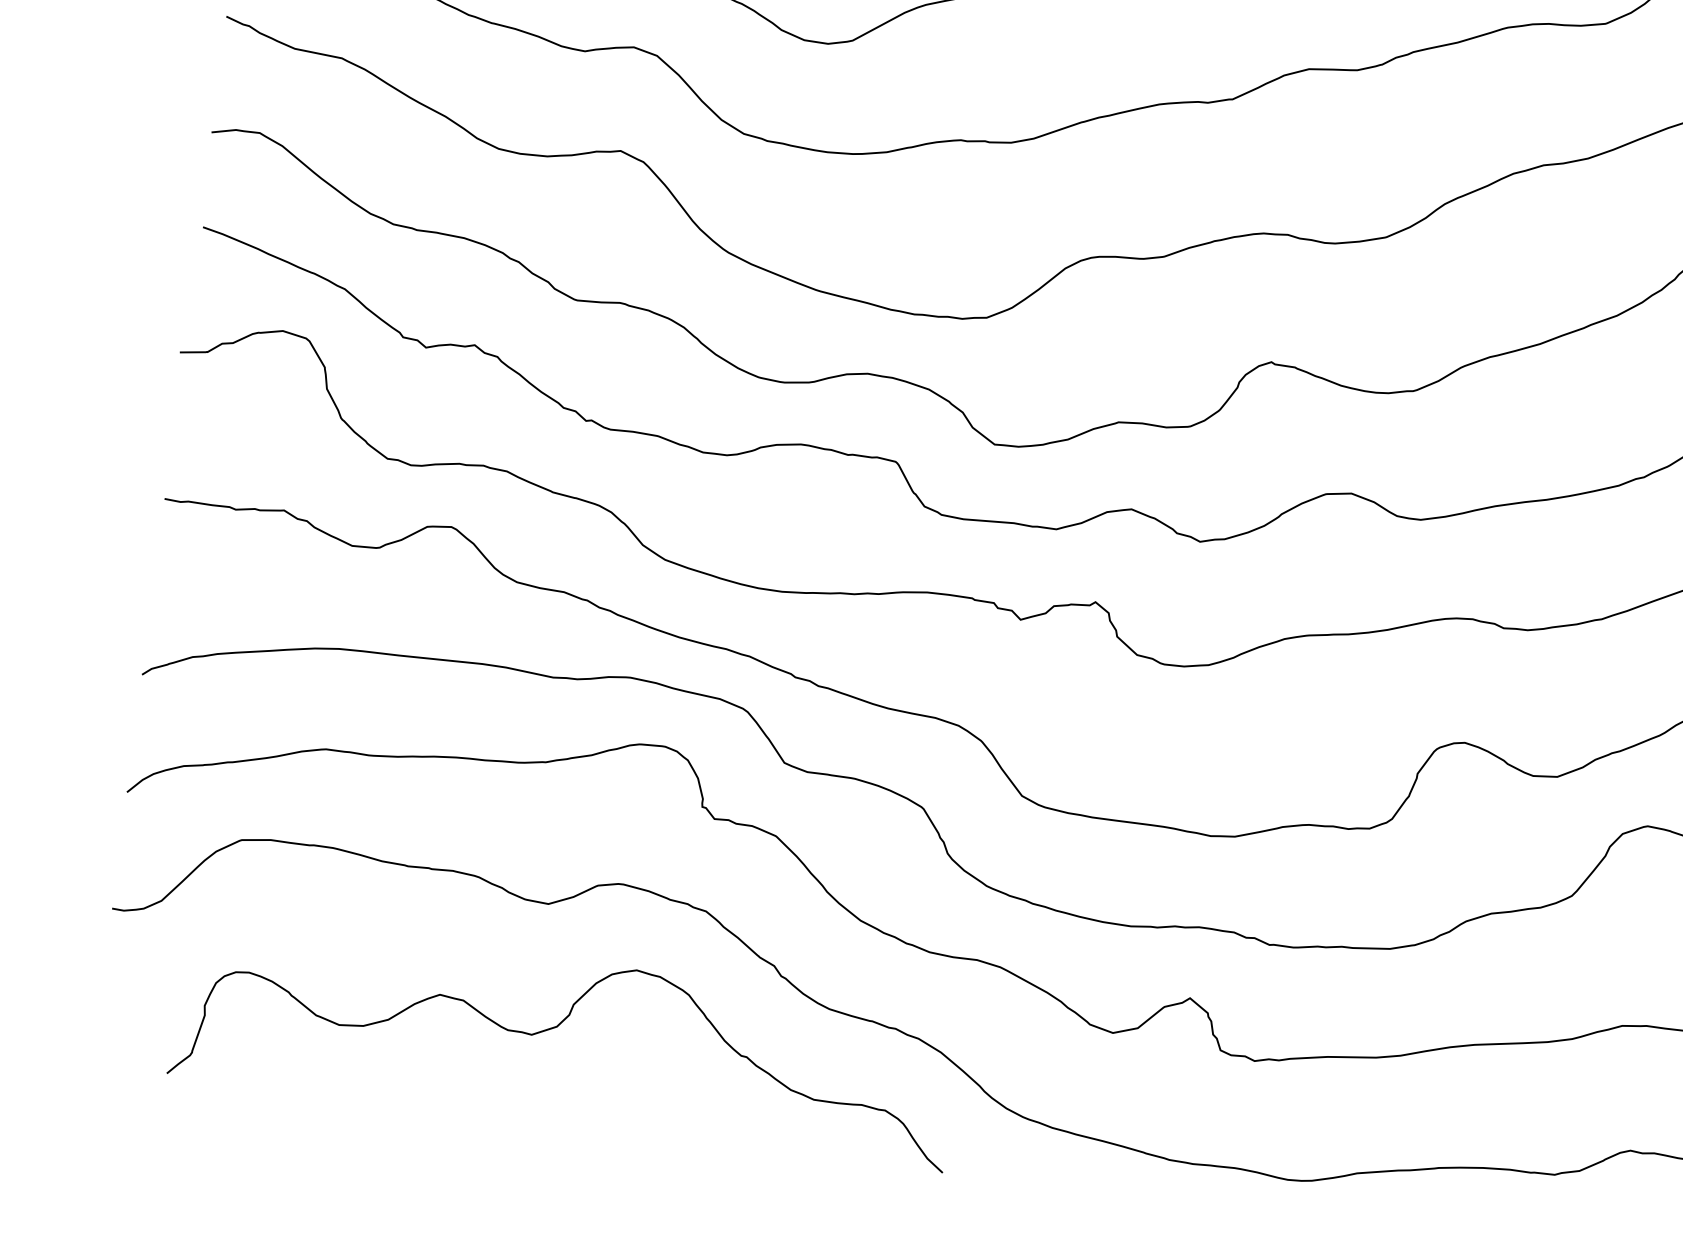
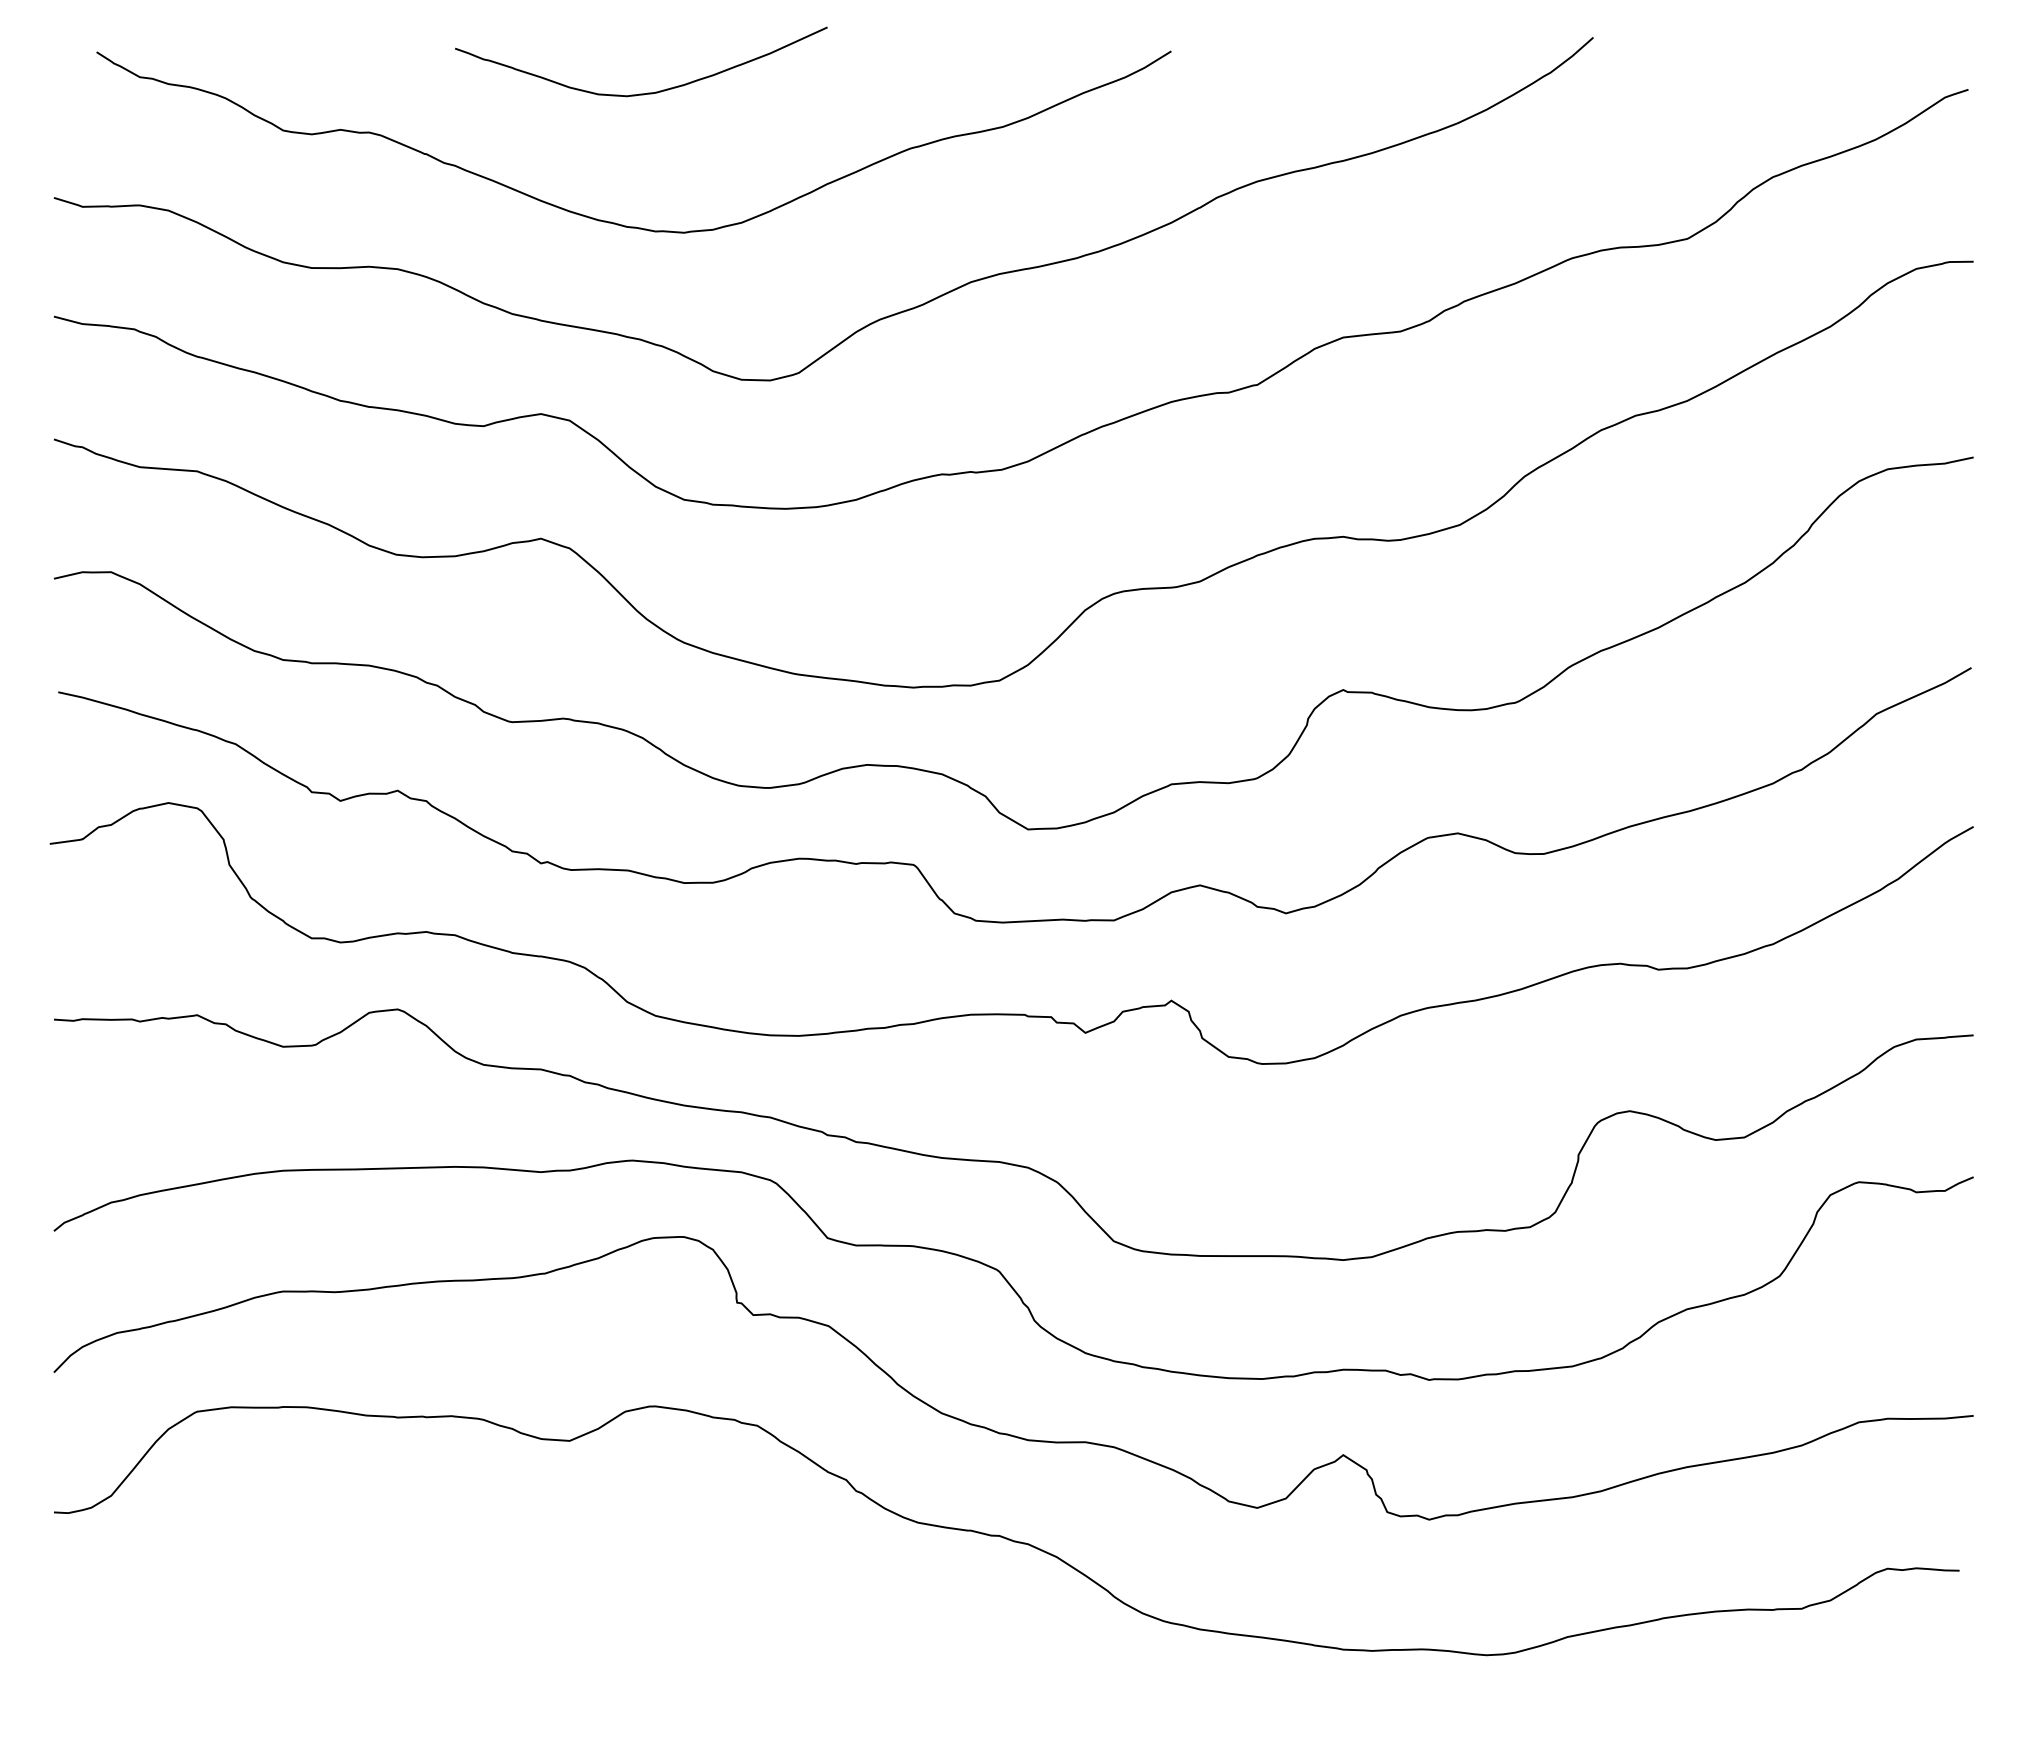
curve: (556, 1028) -> (597, 1586), removed

